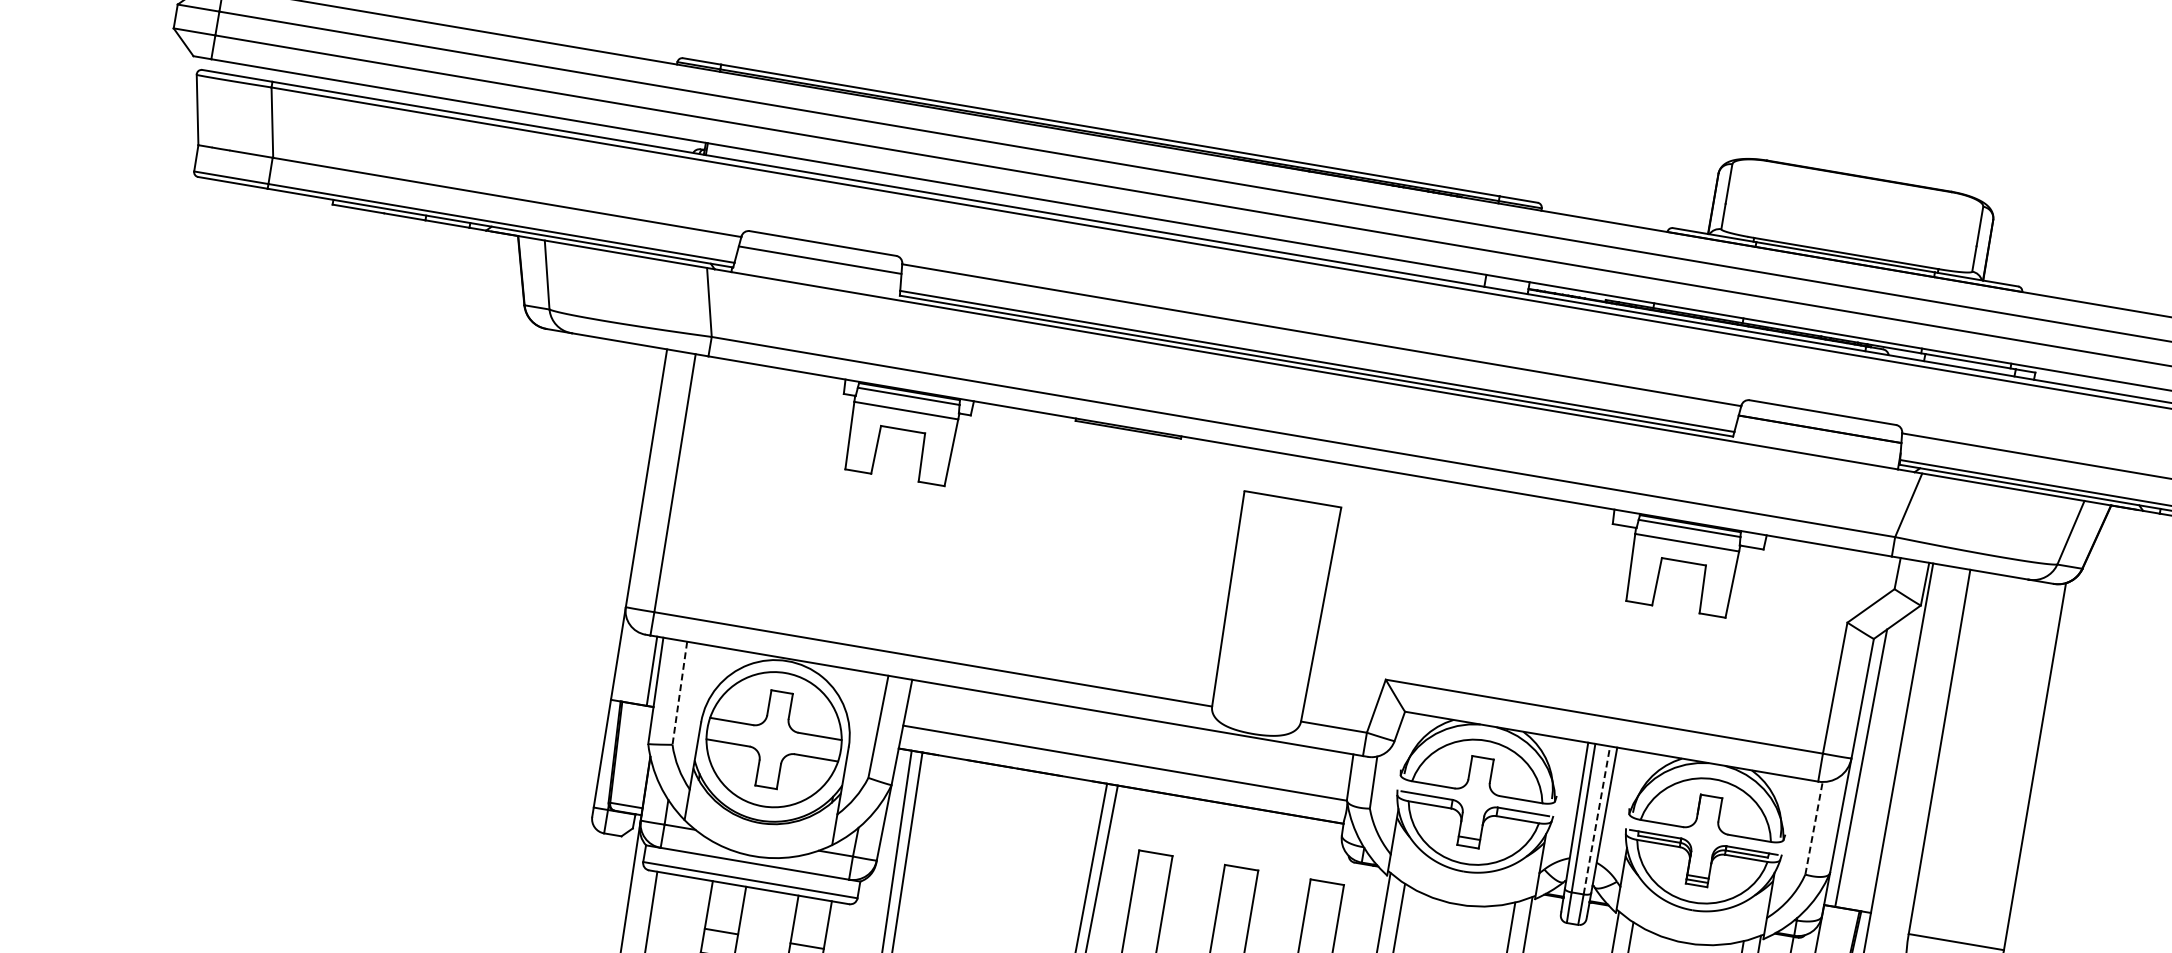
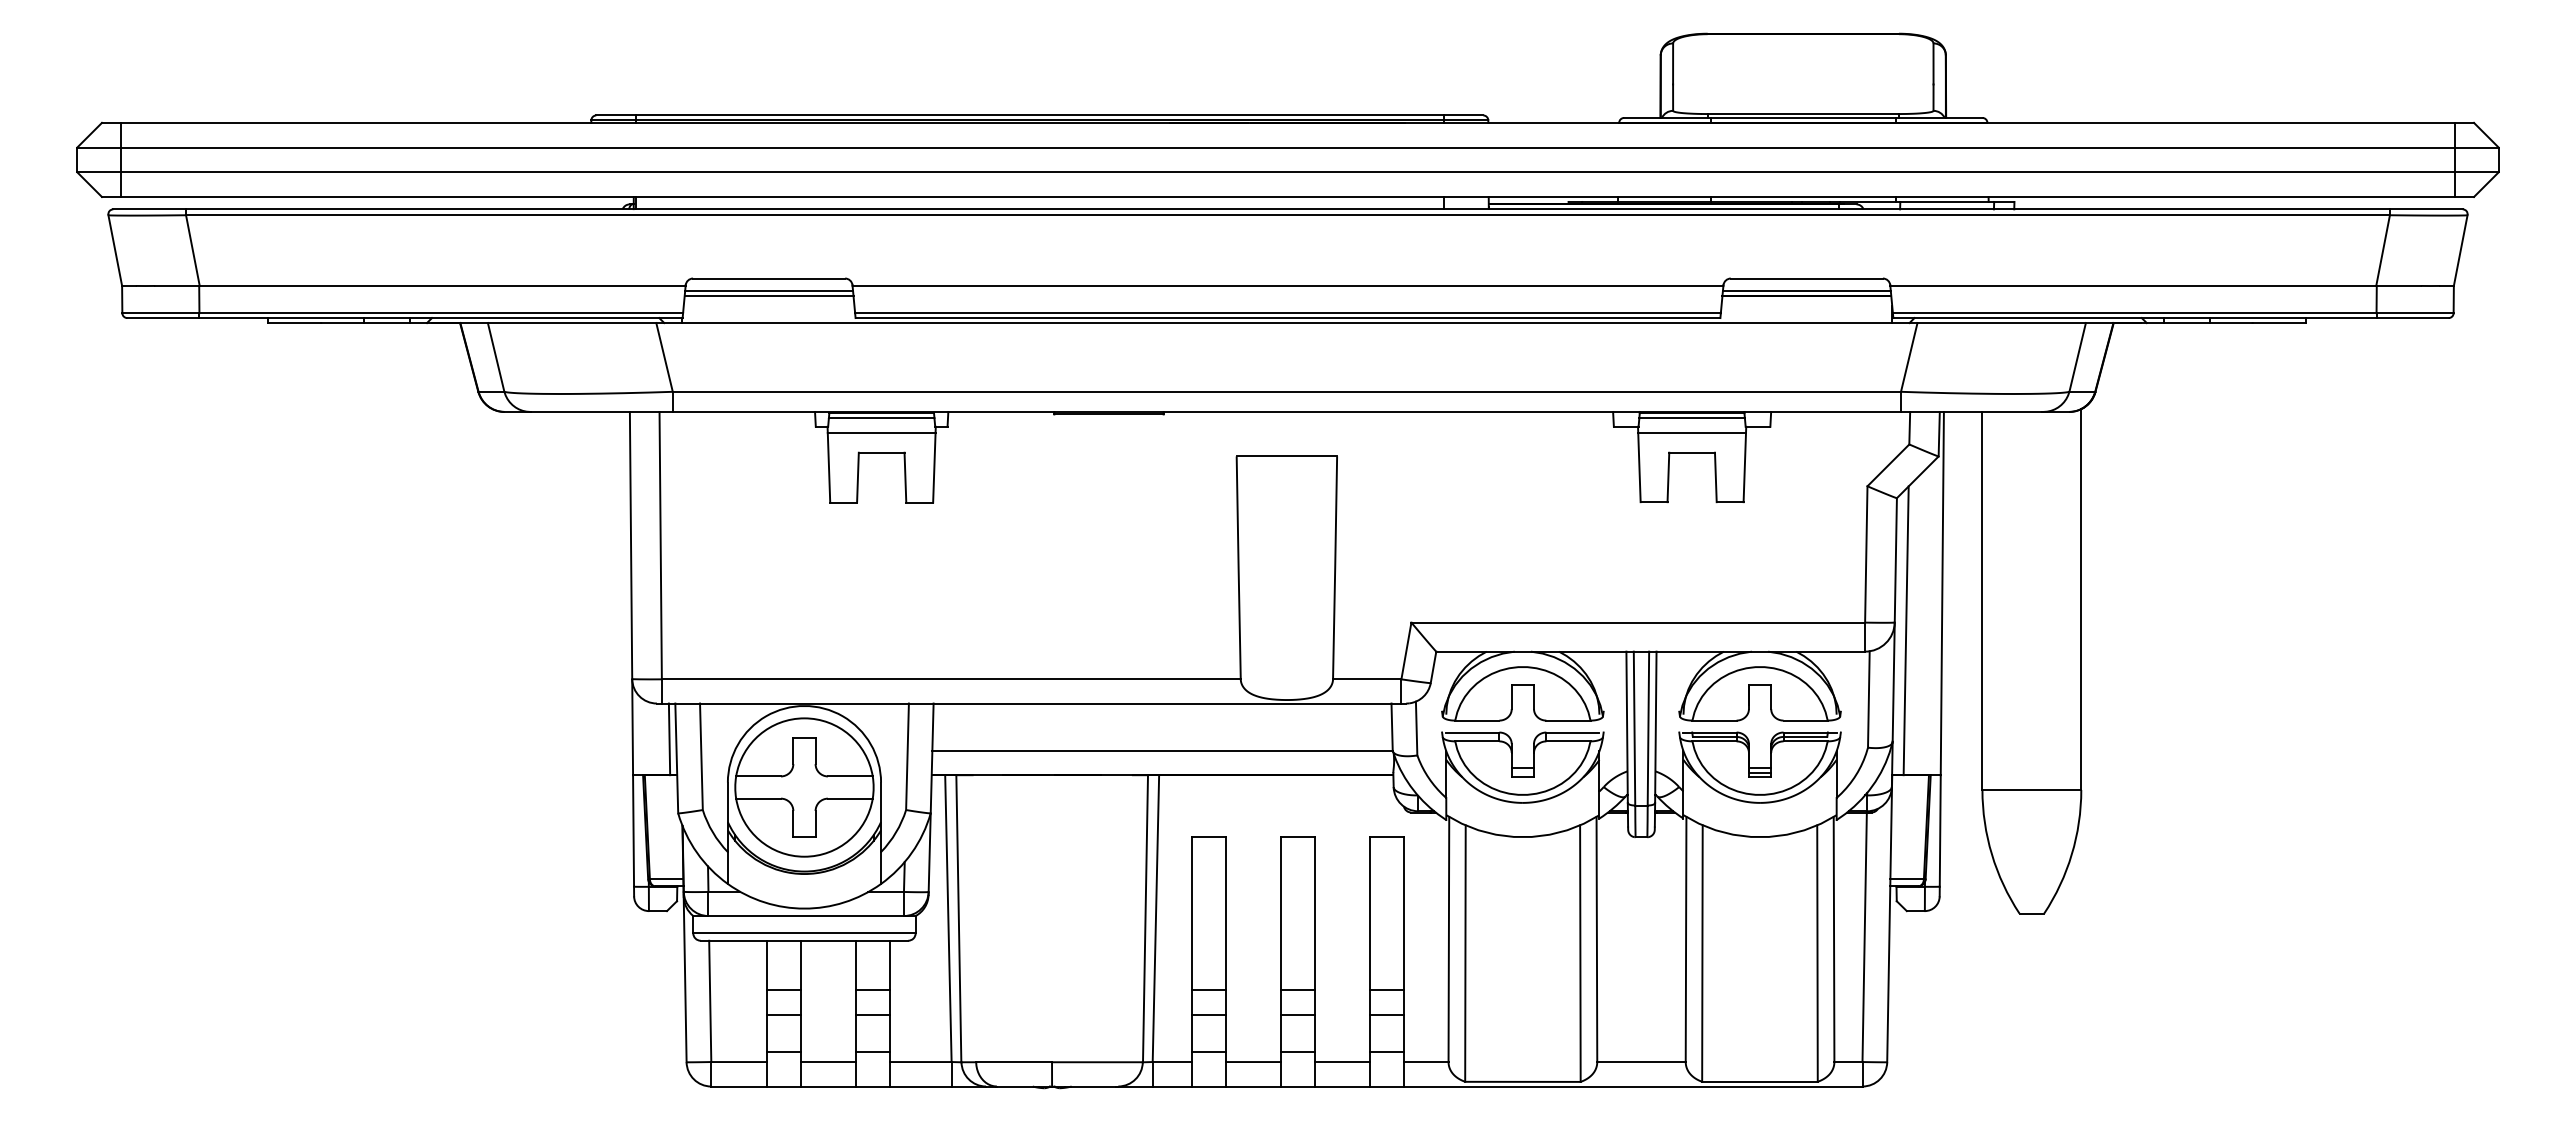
line: (821, 256) -> (769, 291), added
line: (1820, 425) -> (1806, 291), added
line: (679, 693) -> (701, 757), dashed -> solid
line: (1596, 820) -> (1648, 728), dashed -> solid
line: (1813, 827) -> (1868, 698), dashed -> solid

